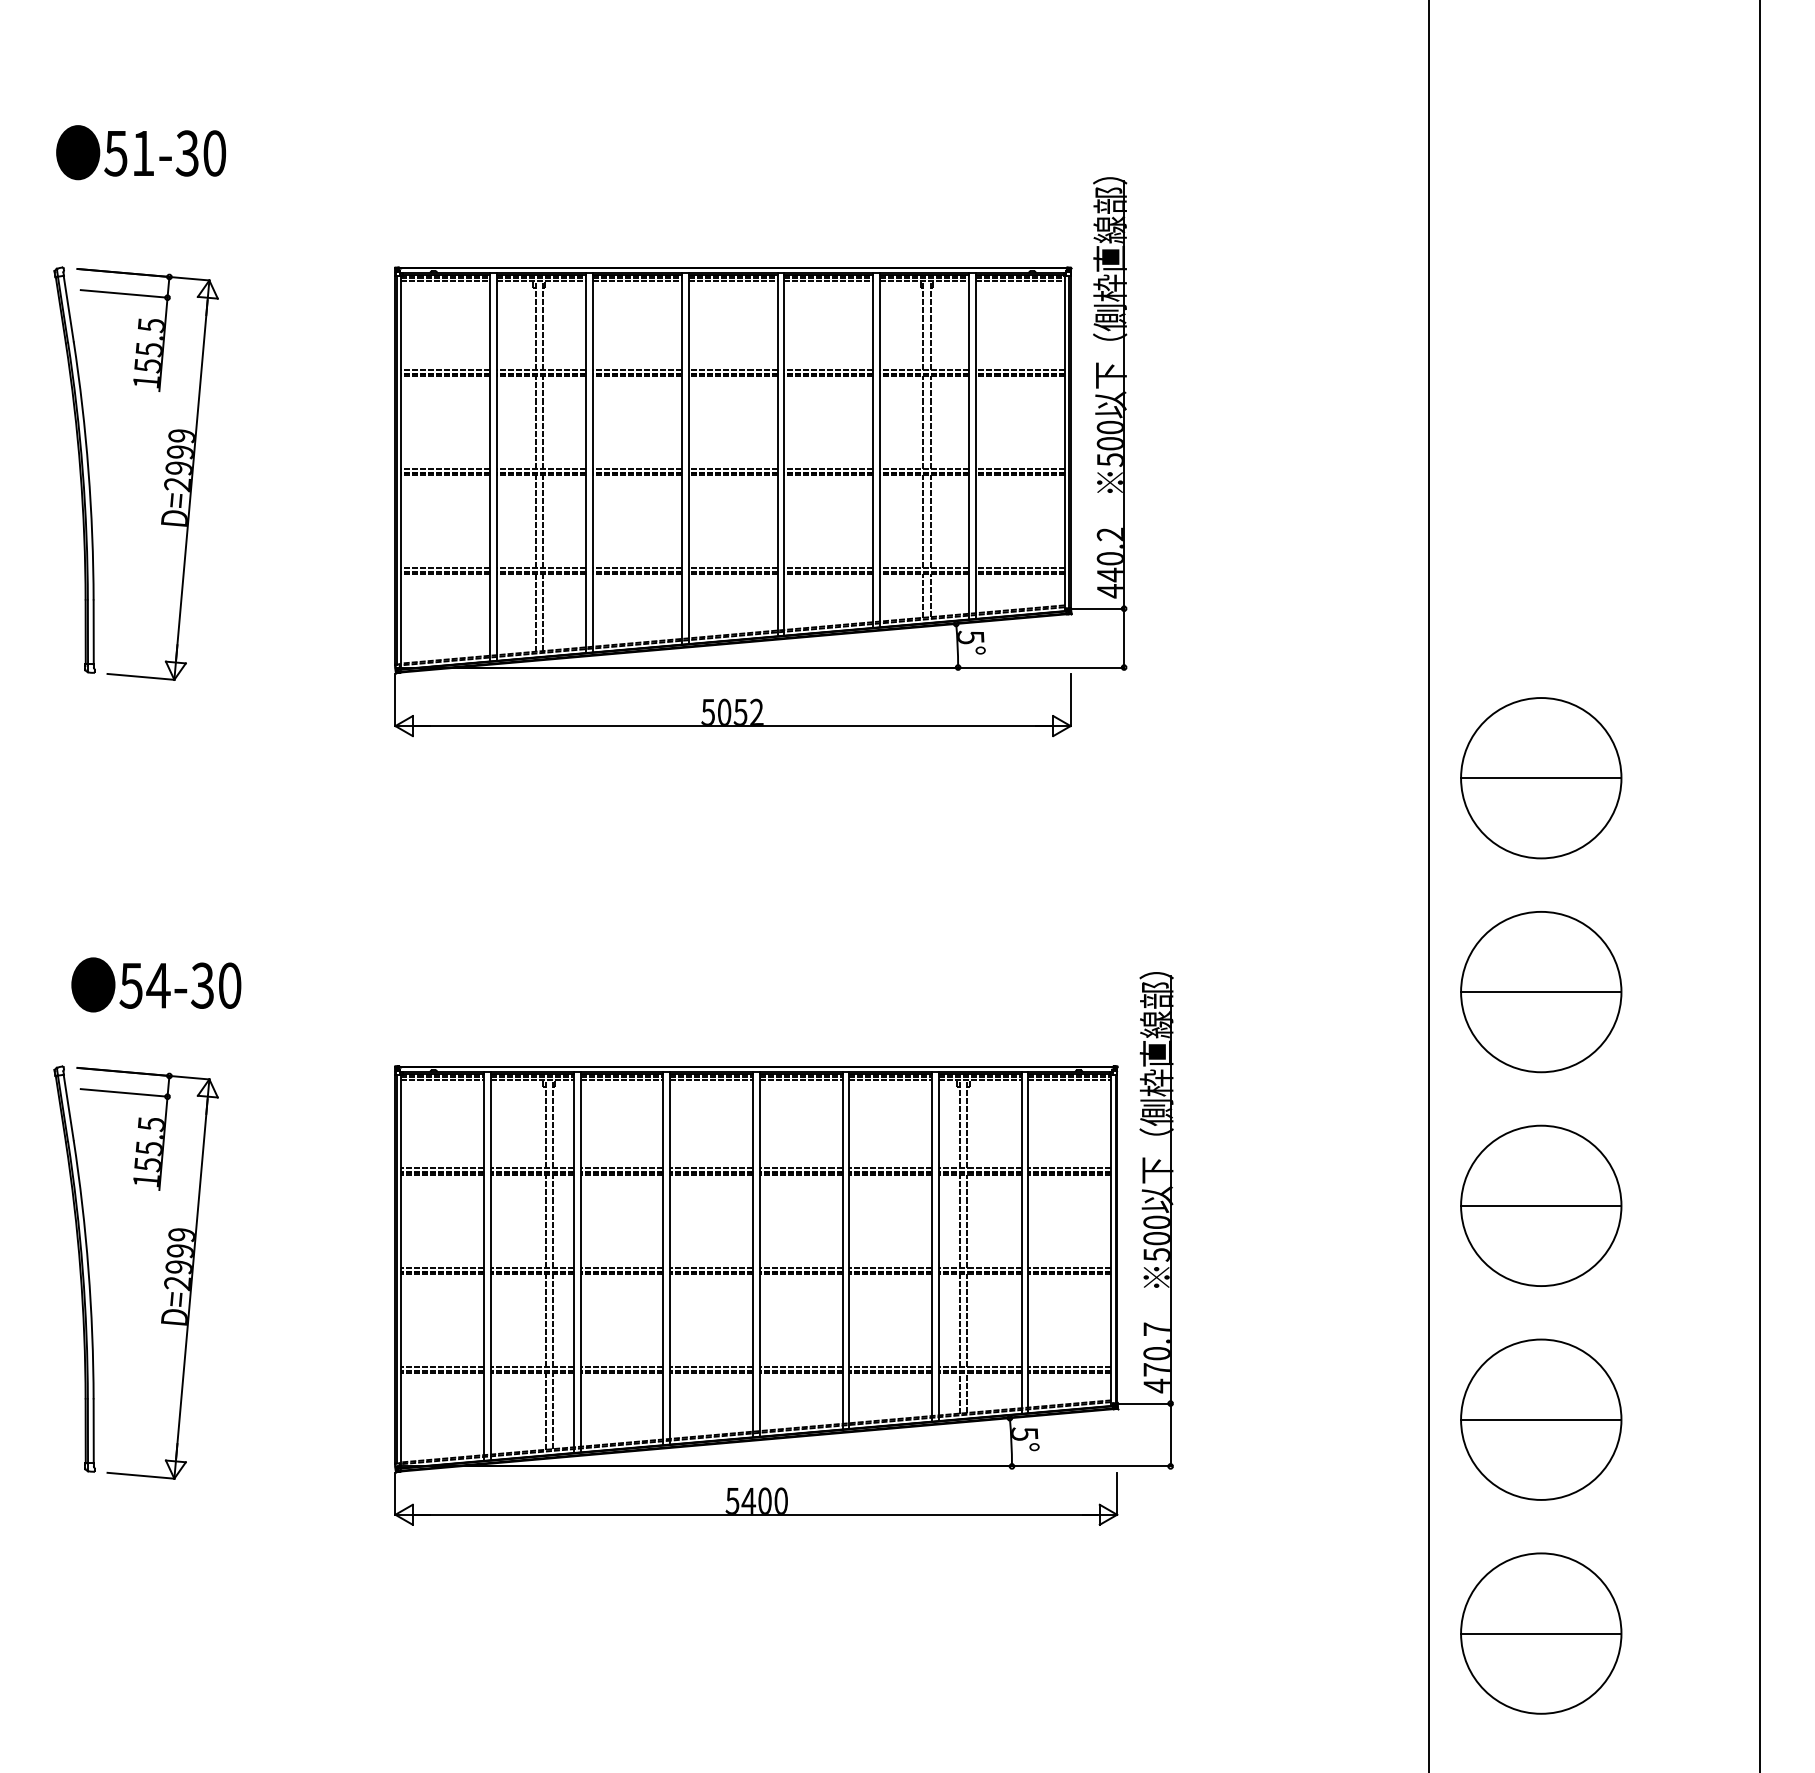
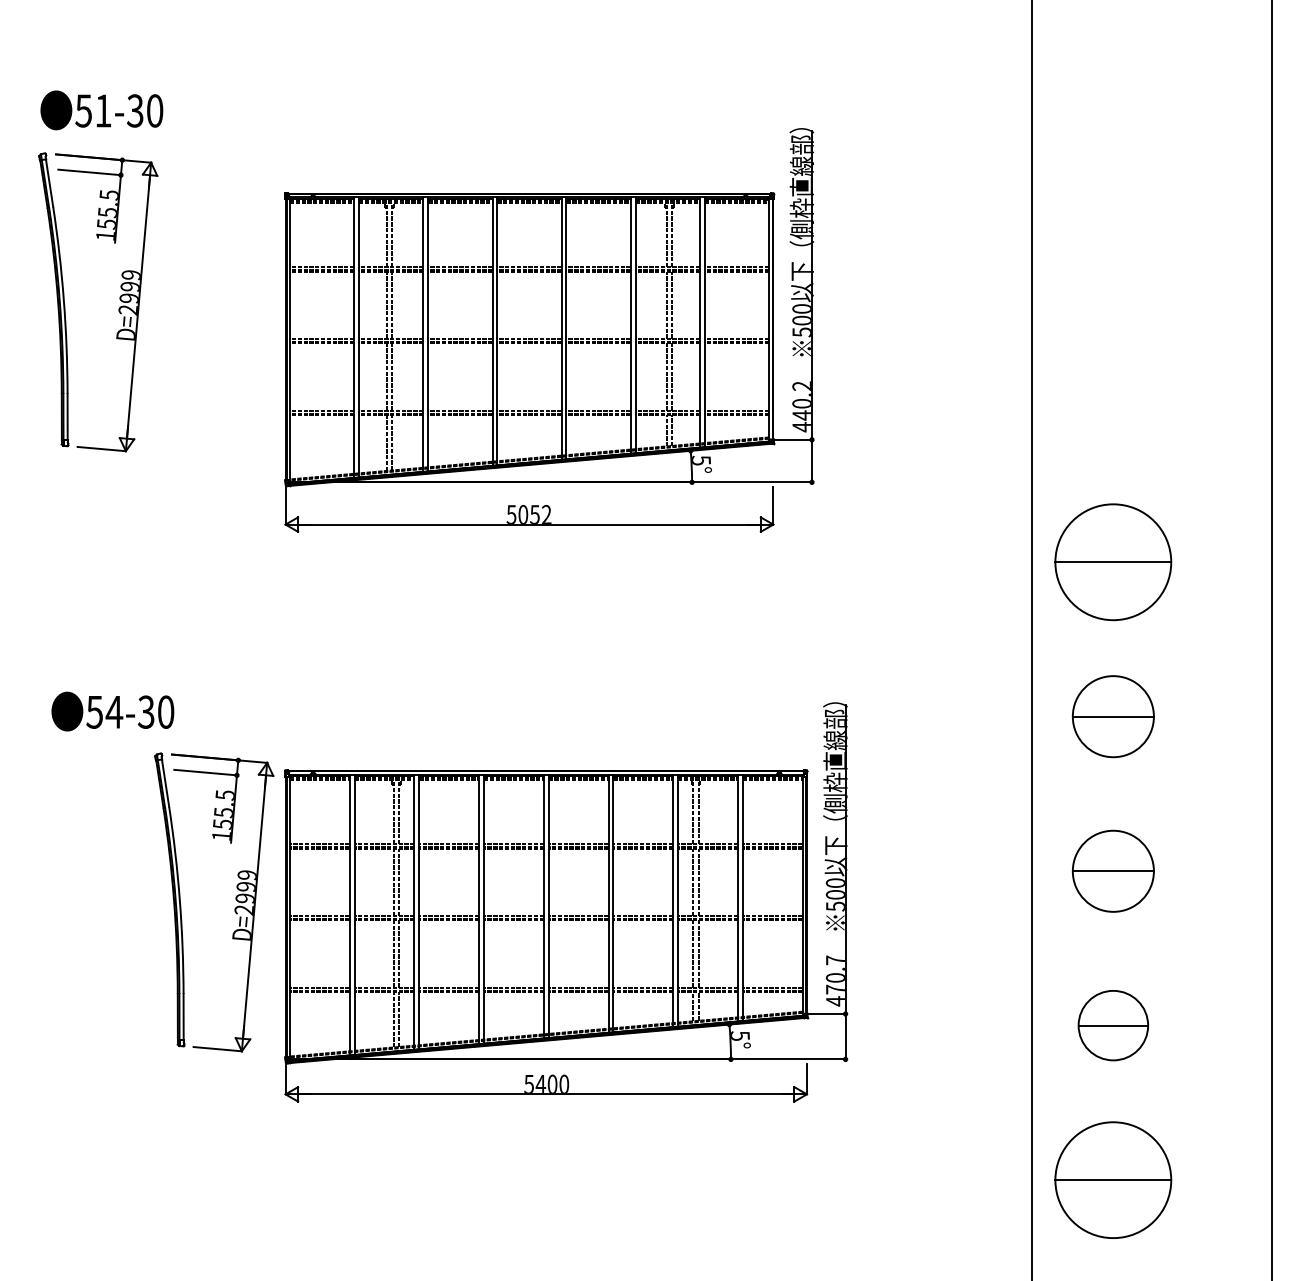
part: (164, 482) -> (118, 308), moved
part: (1541, 991) -> (1113, 716), size x0.7
part: (1541, 1206) -> (1113, 871), size x0.7
part: (164, 1281) -> (234, 908), moved
part: (1541, 1419) -> (1113, 1025), size x0.6

